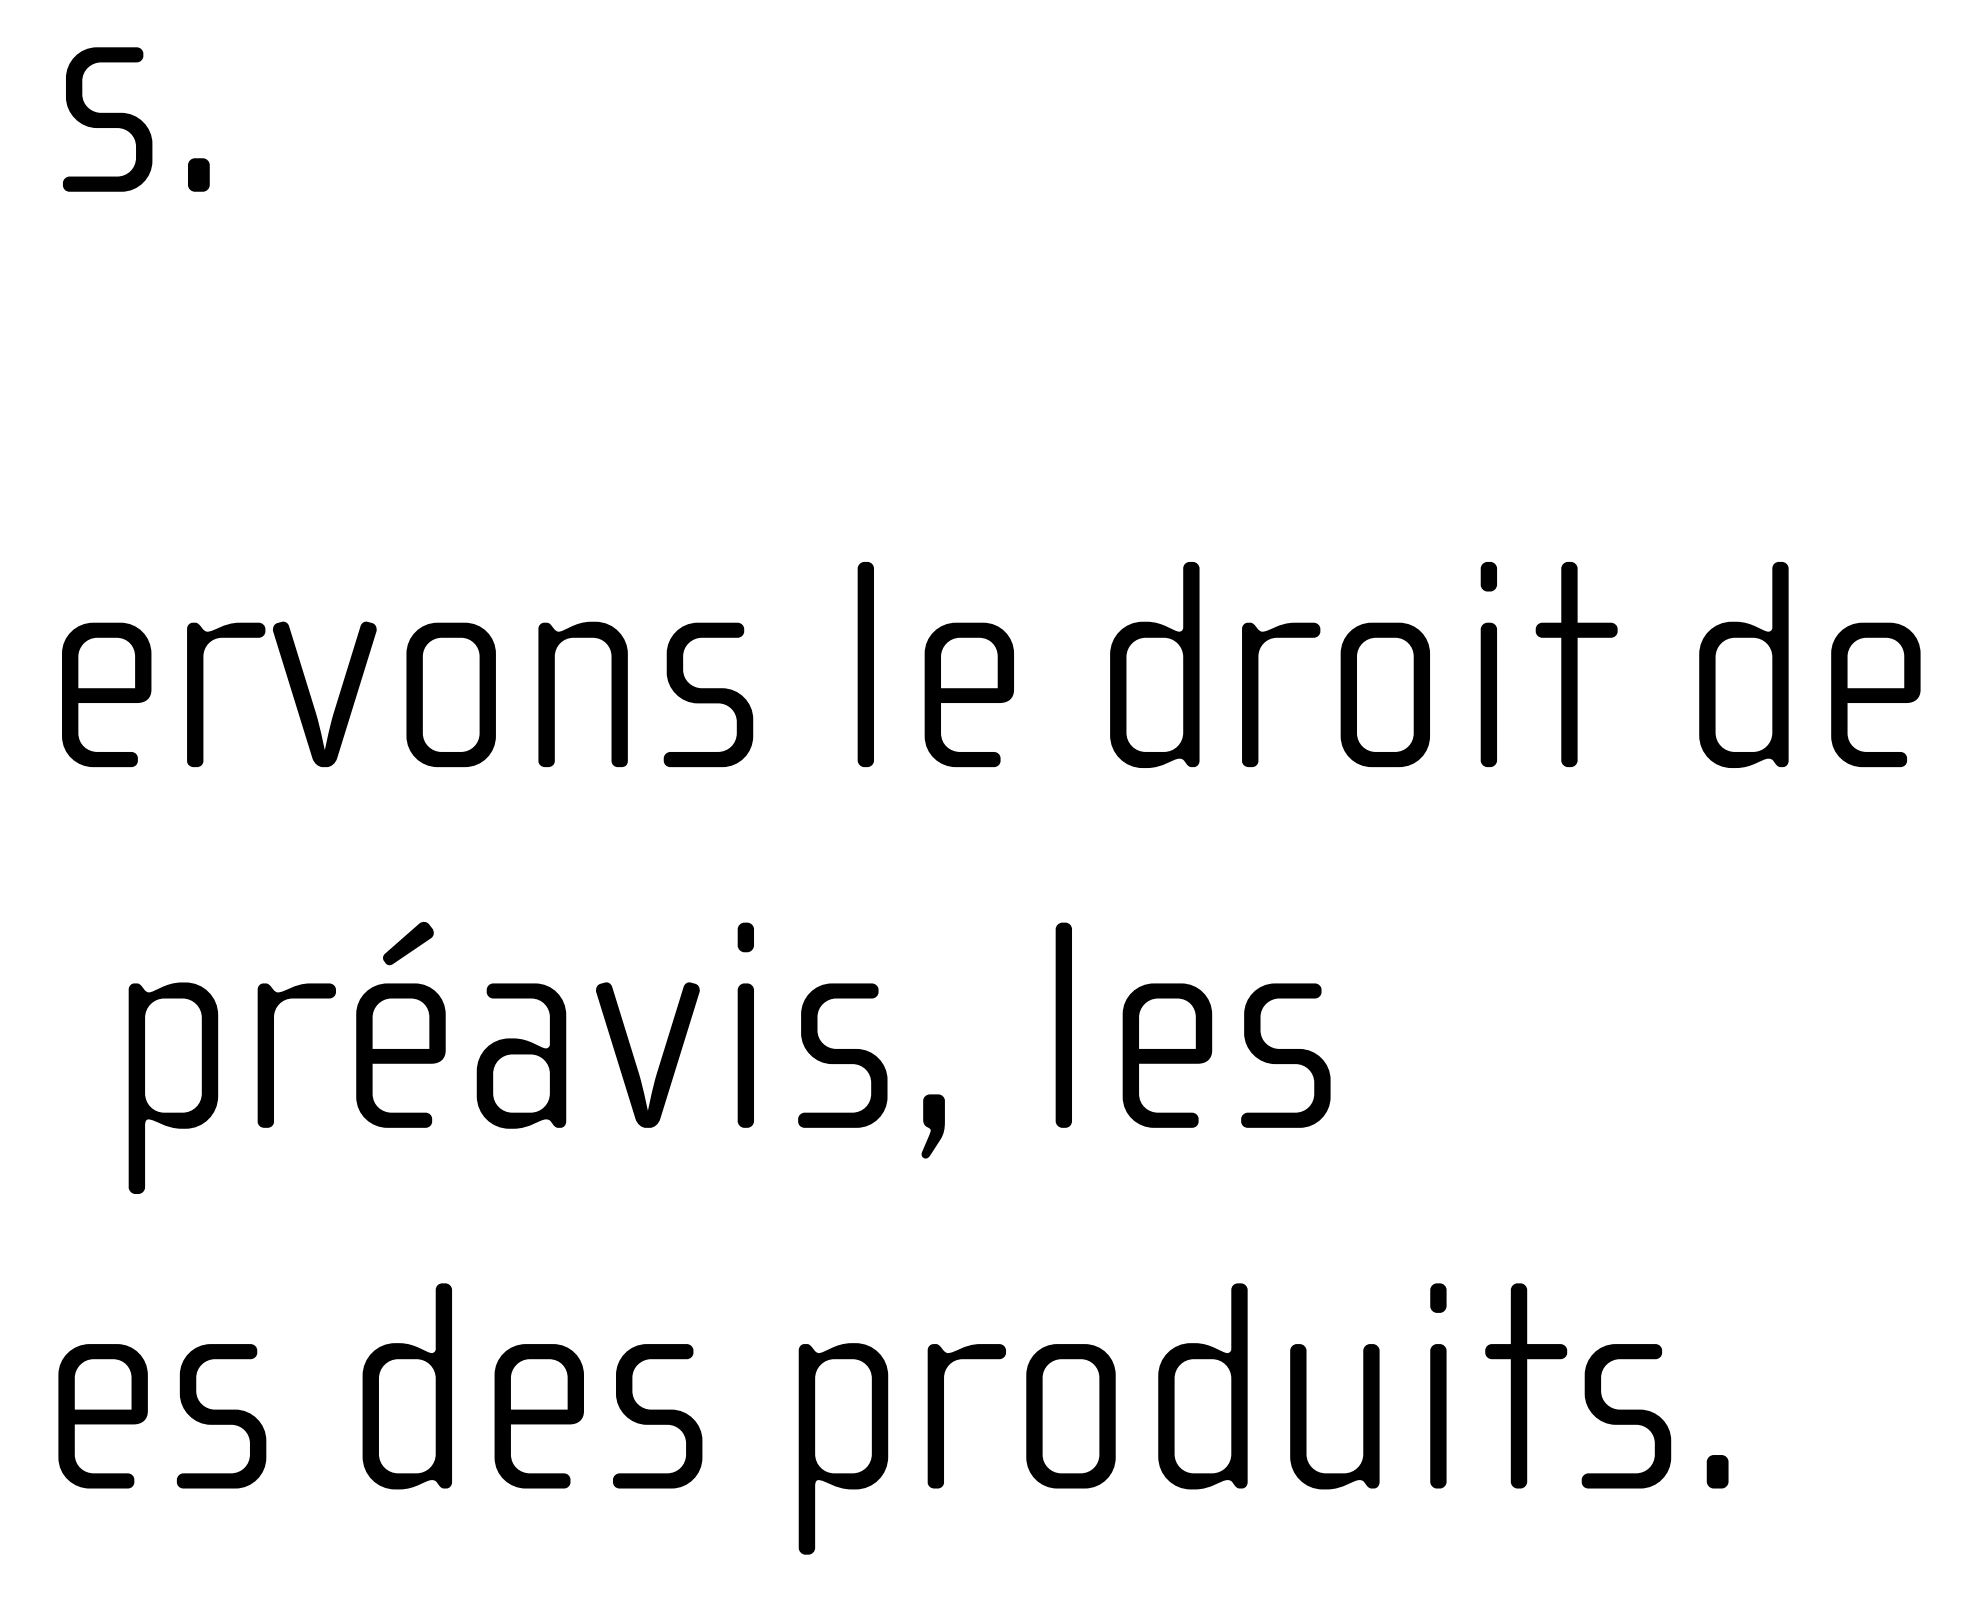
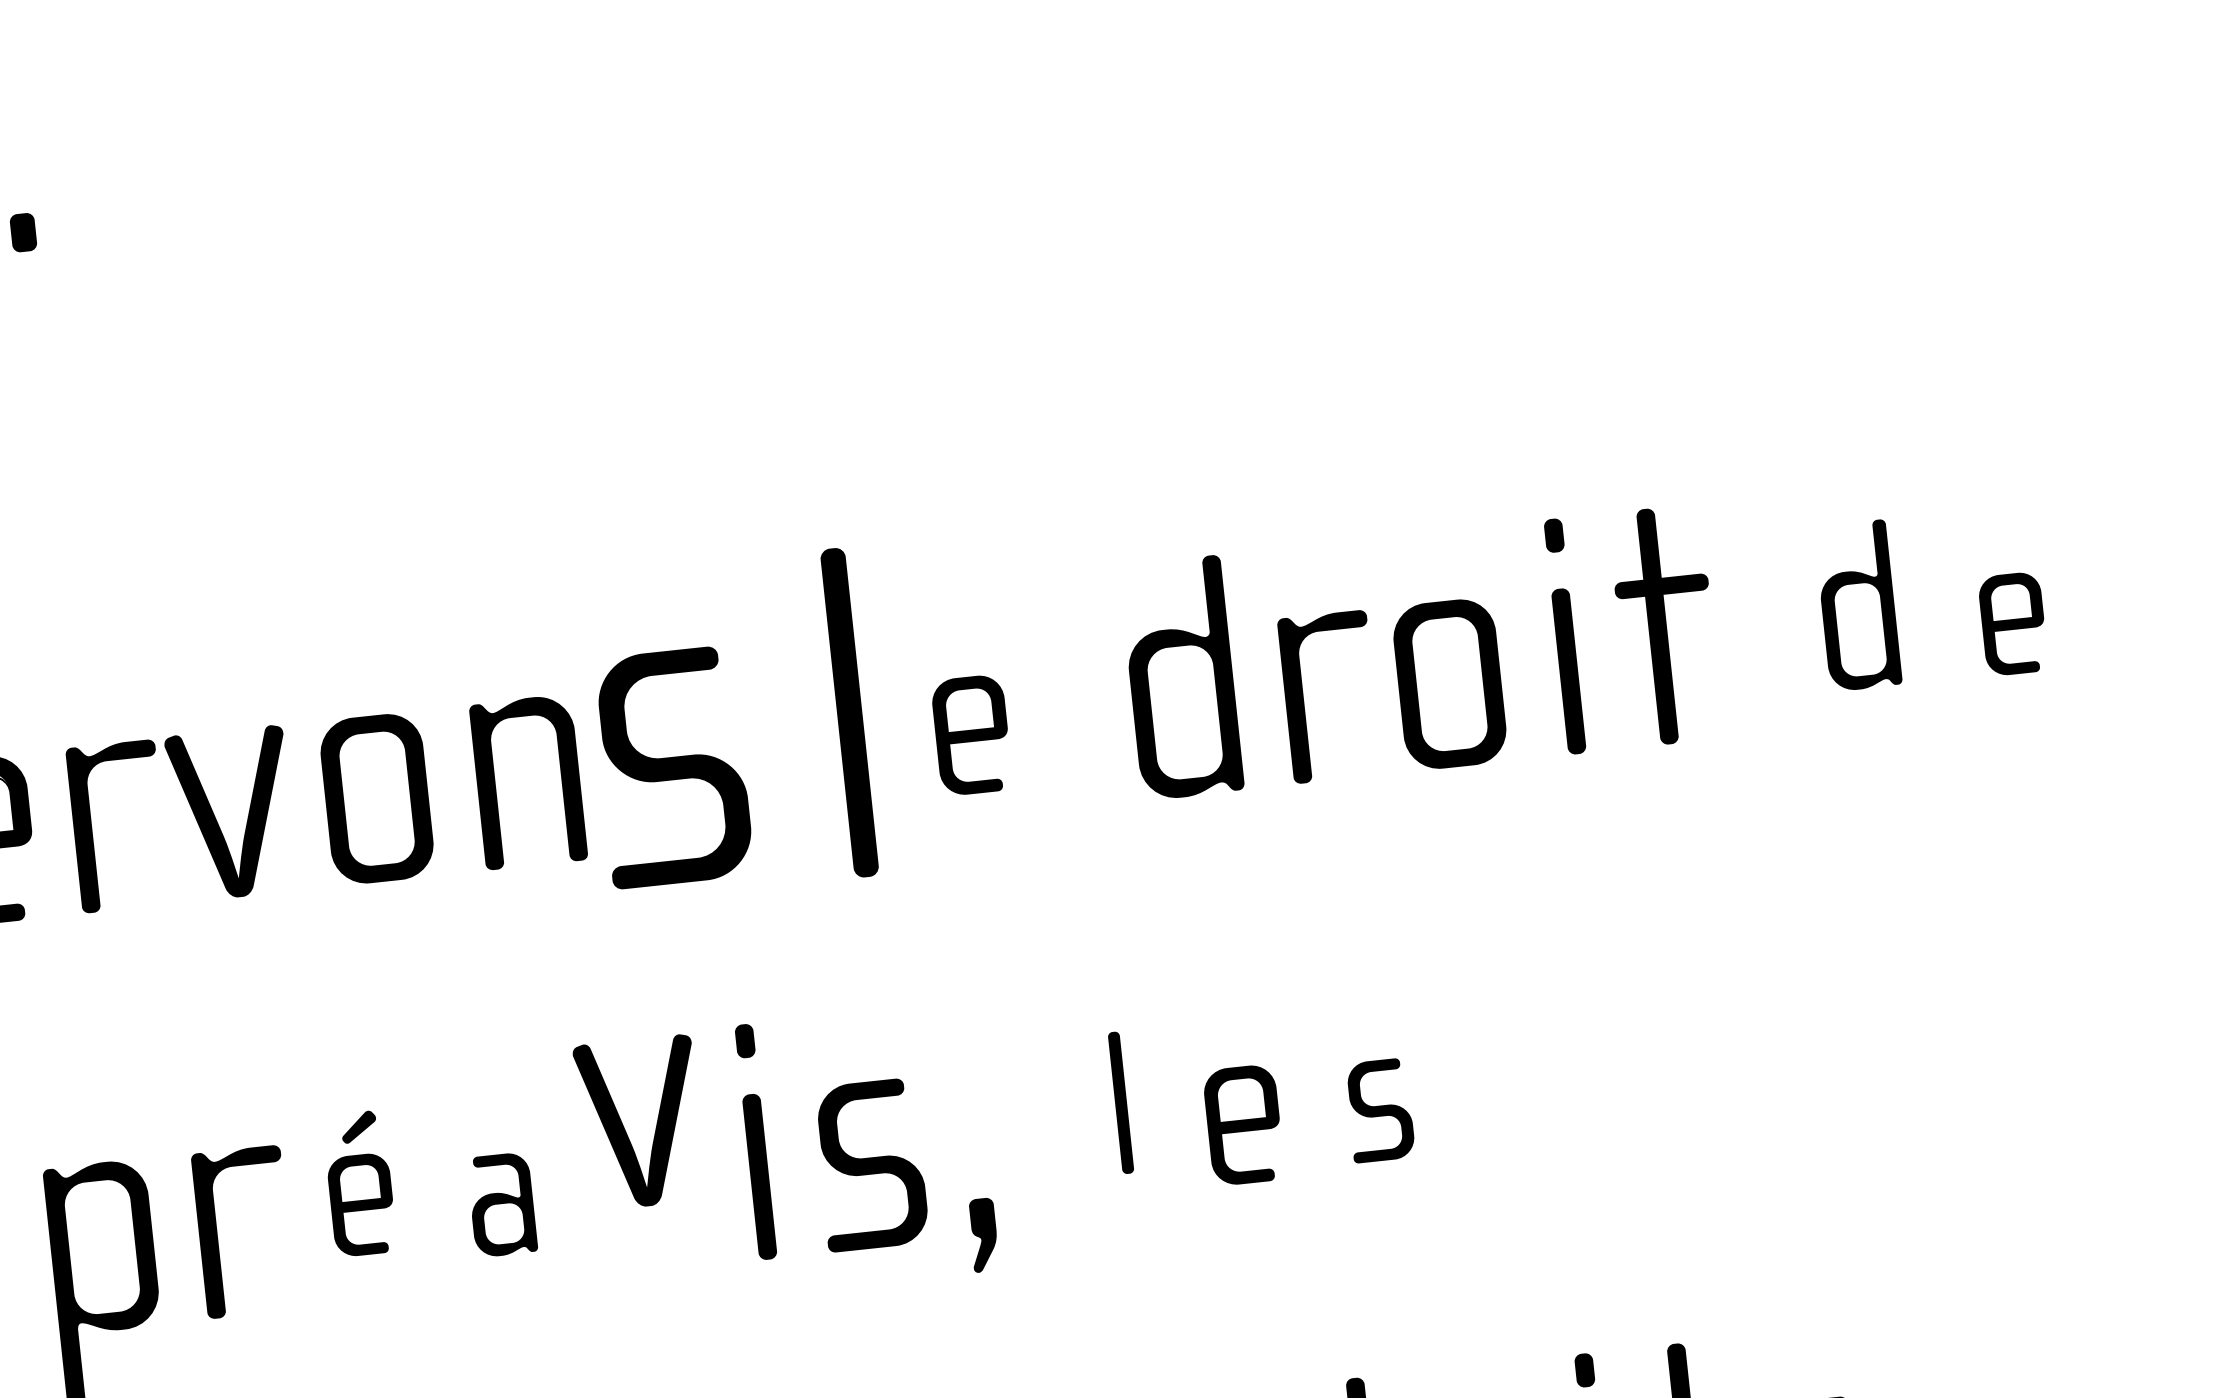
part: (865, 664) -> (849, 713), size x1.4
part: (1743, 664) -> (1857, 605), size x0.7
part: (708, 694) -> (672, 766), size x1.4
part: (968, 694) -> (971, 734), size x0.7
part: (1875, 694) -> (2012, 623), size x0.6
part: (400, 1024) -> (359, 1183), size x0.6
part: (1063, 1024) -> (1120, 1102), size x0.6
part: (521, 1055) -> (502, 1204), size x0.6
part: (1167, 1055) -> (1243, 1125), size x0.7
part: (1285, 1055) -> (1379, 1110), size x0.6
part: (634, 1058) -> (625, 1128), moved

